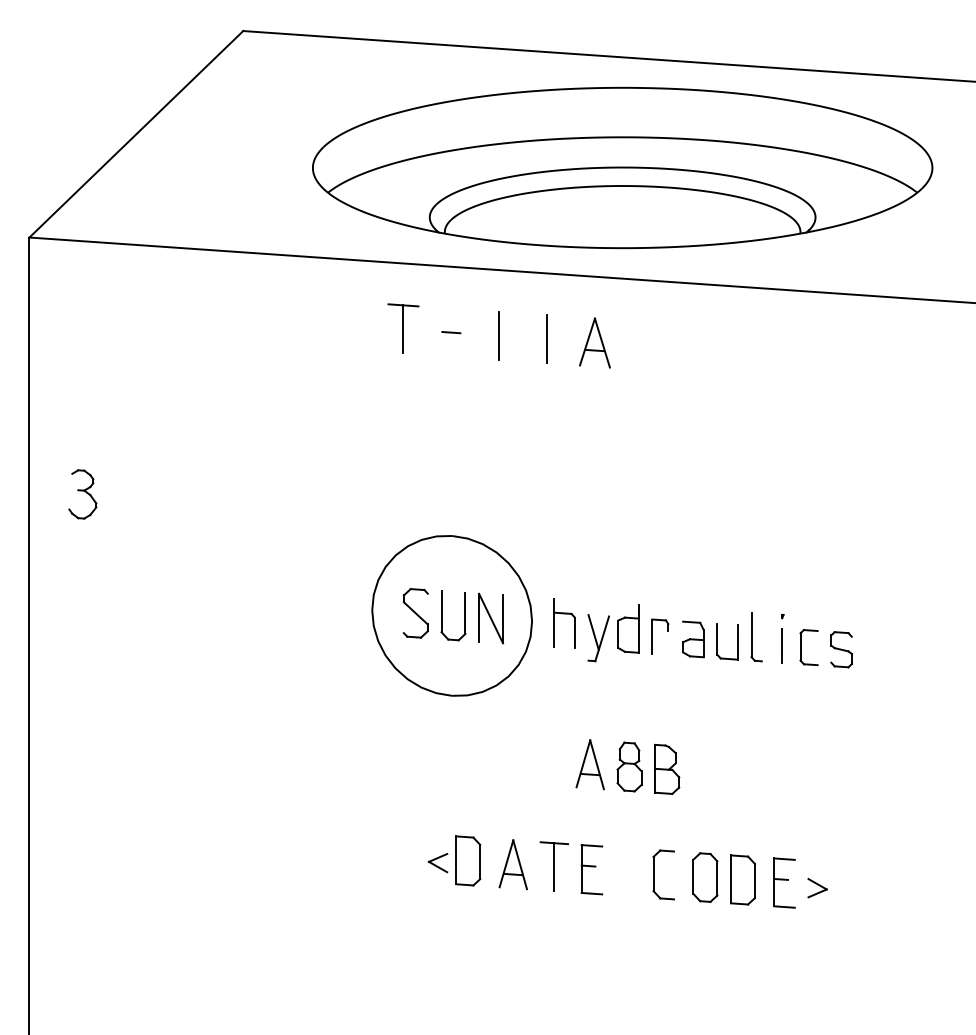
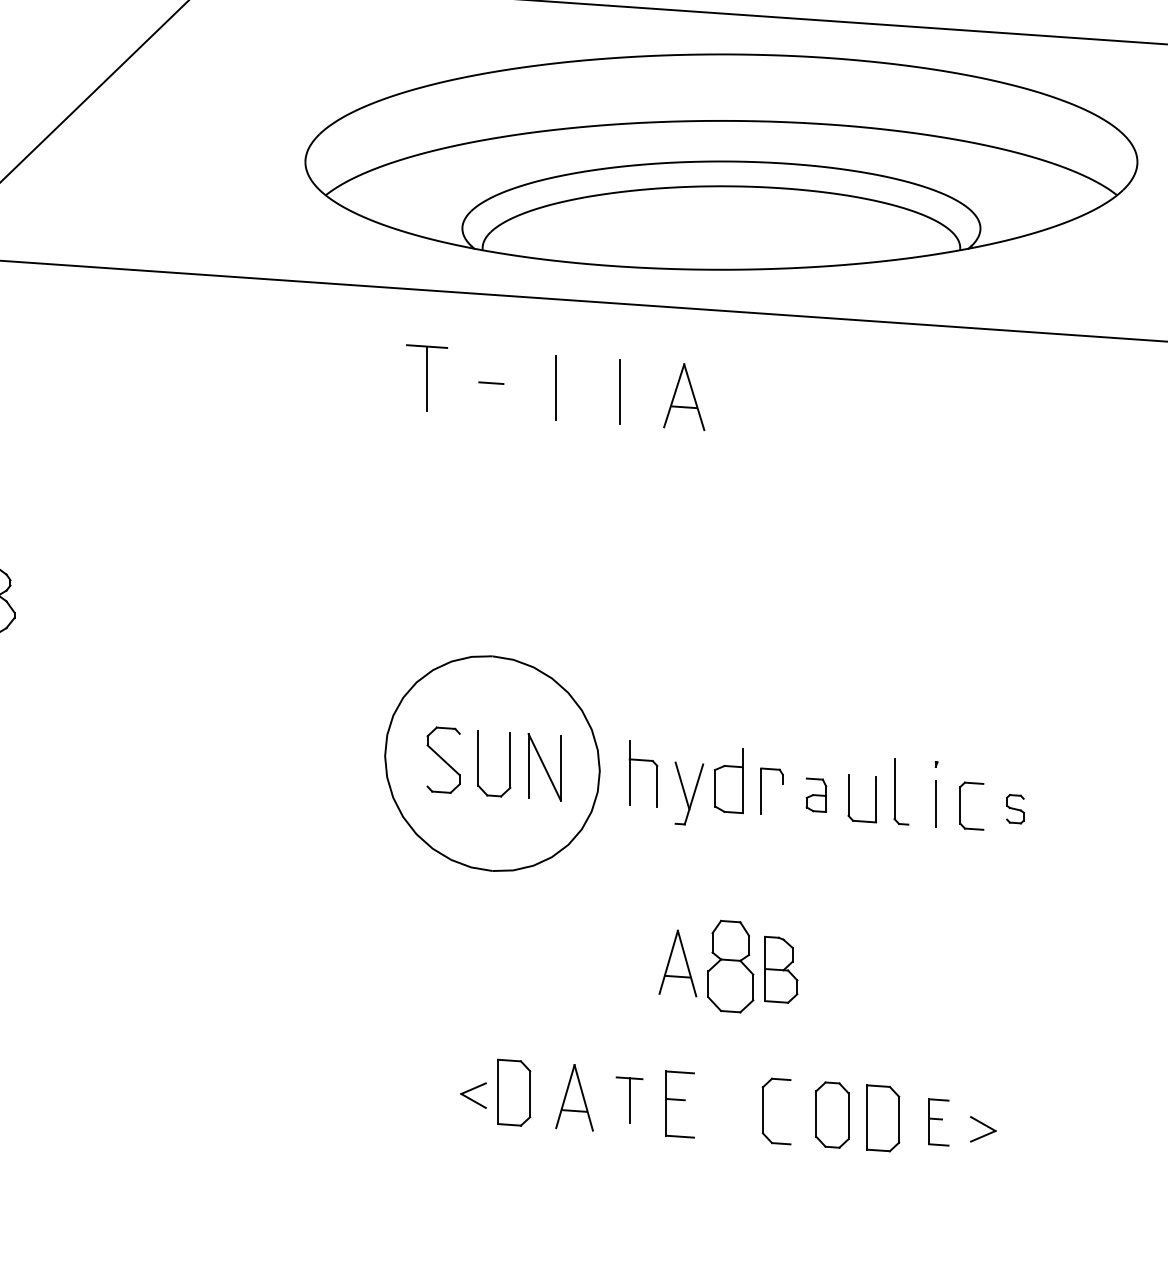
part: (693, 639) -> (816, 795), size x0.7
part: (841, 649) -> (1015, 808), size x0.6
part: (629, 766) -> (730, 965), size x1.4
part: (553, 866) -> (628, 1100), size x0.7
part: (784, 882) -> (938, 1121), size x0.7

